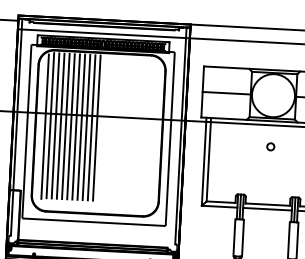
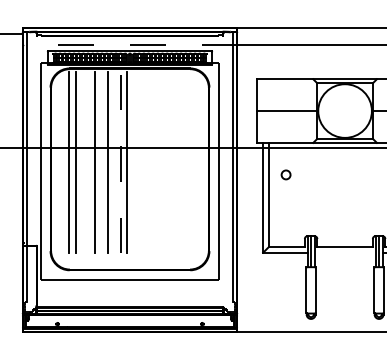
line: (103, 34) -> (129, 45), solid -> dashed
line: (60, 125) -> (82, 162), removed
line: (44, 126) -> (62, 164), removed
line: (65, 126) -> (88, 162), removed
line: (76, 126) -> (101, 162), removed
line: (86, 127) -> (114, 162), removed
line: (91, 127) -> (120, 162), solid -> dashed
circle: (270, 146) -> (285, 174), moved
line: (267, 208) -> (344, 252), removed

